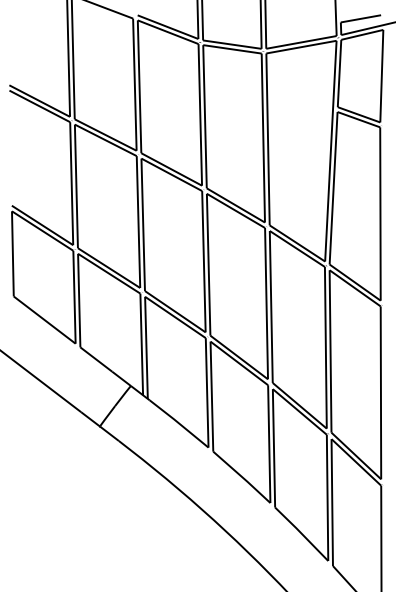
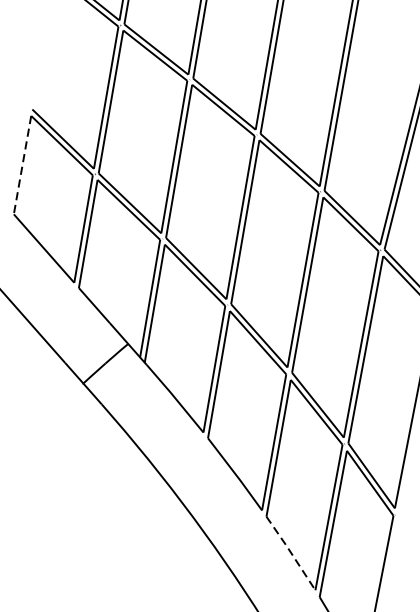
line: (12, 253) -> (22, 164), solid -> dashed
line: (301, 533) -> (290, 552), solid -> dashed

